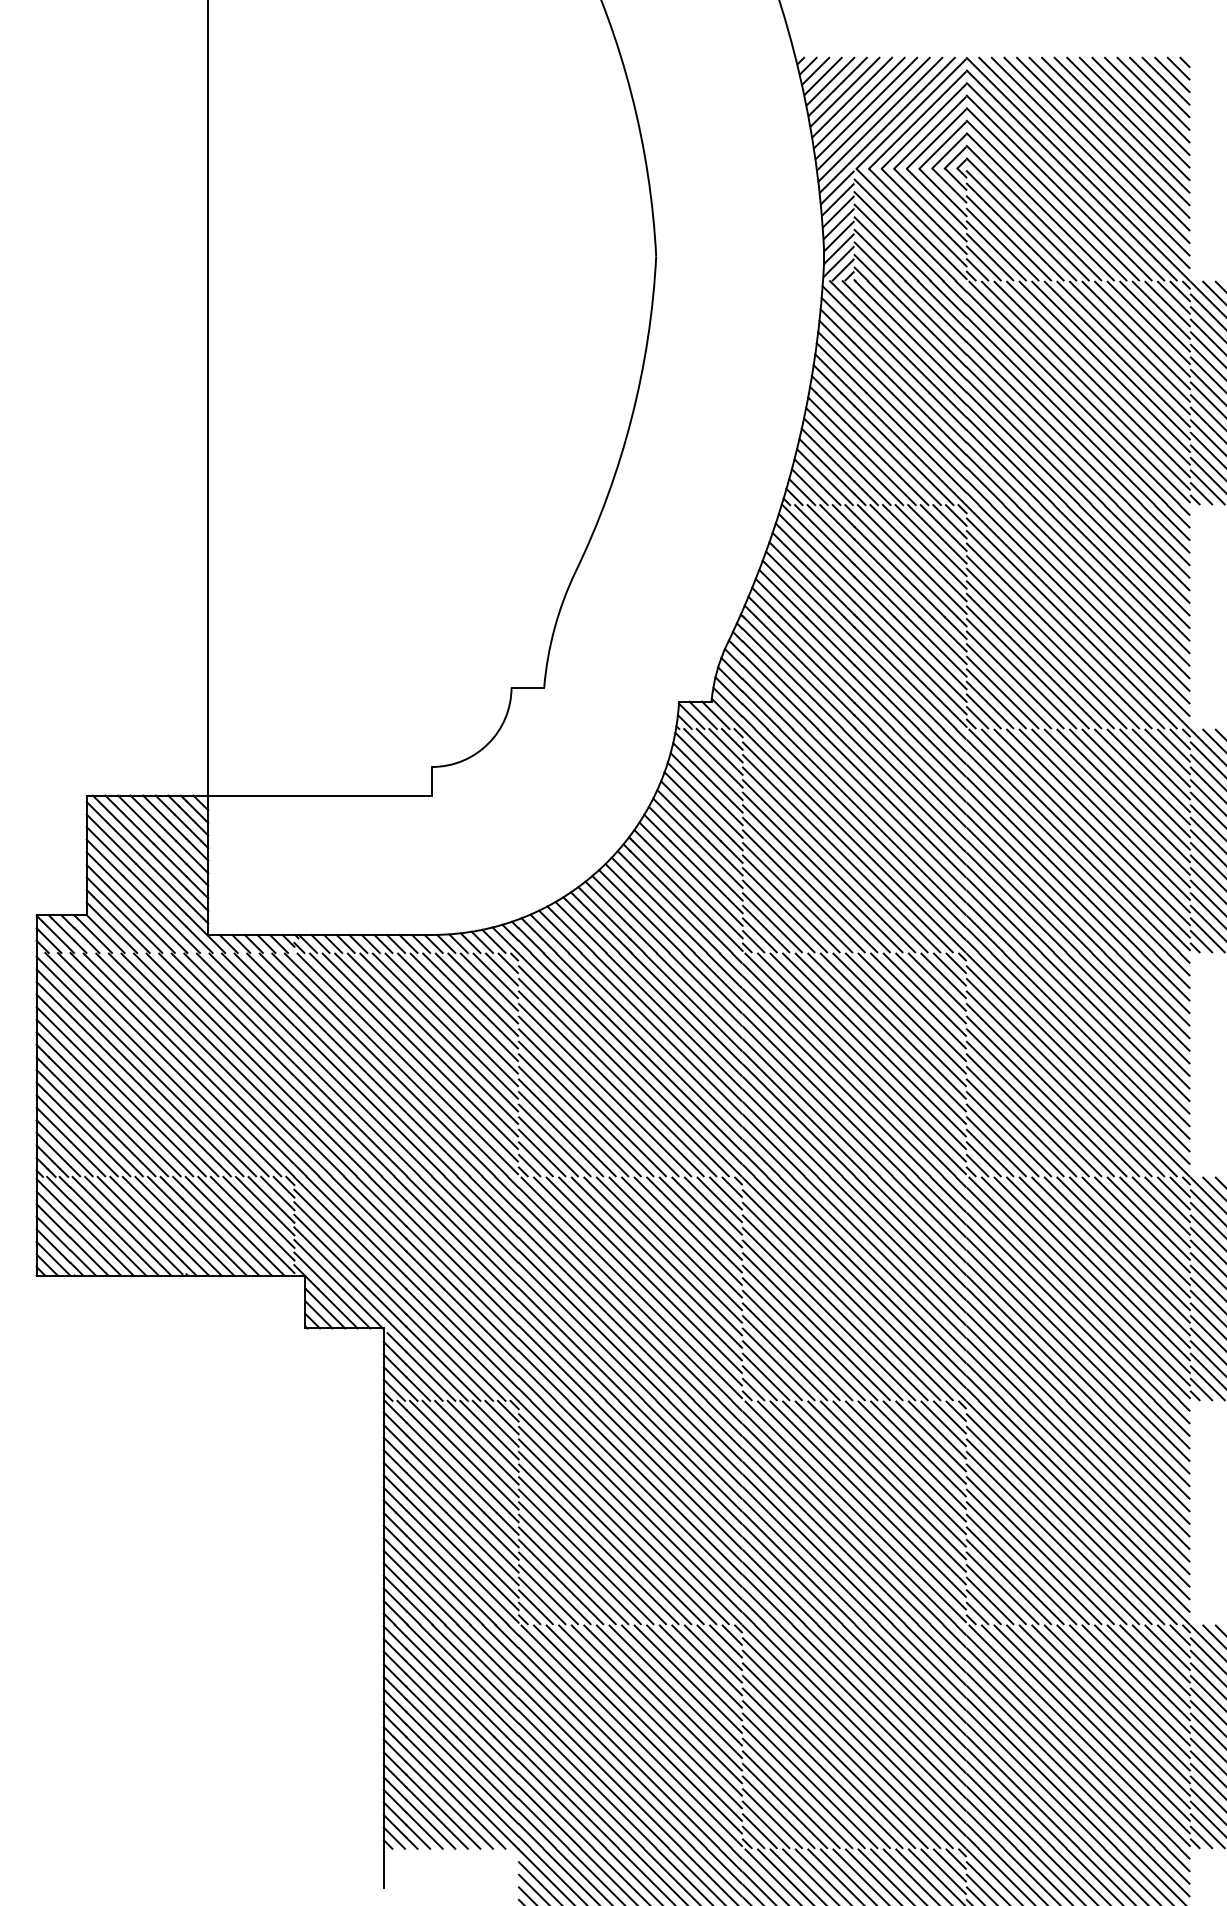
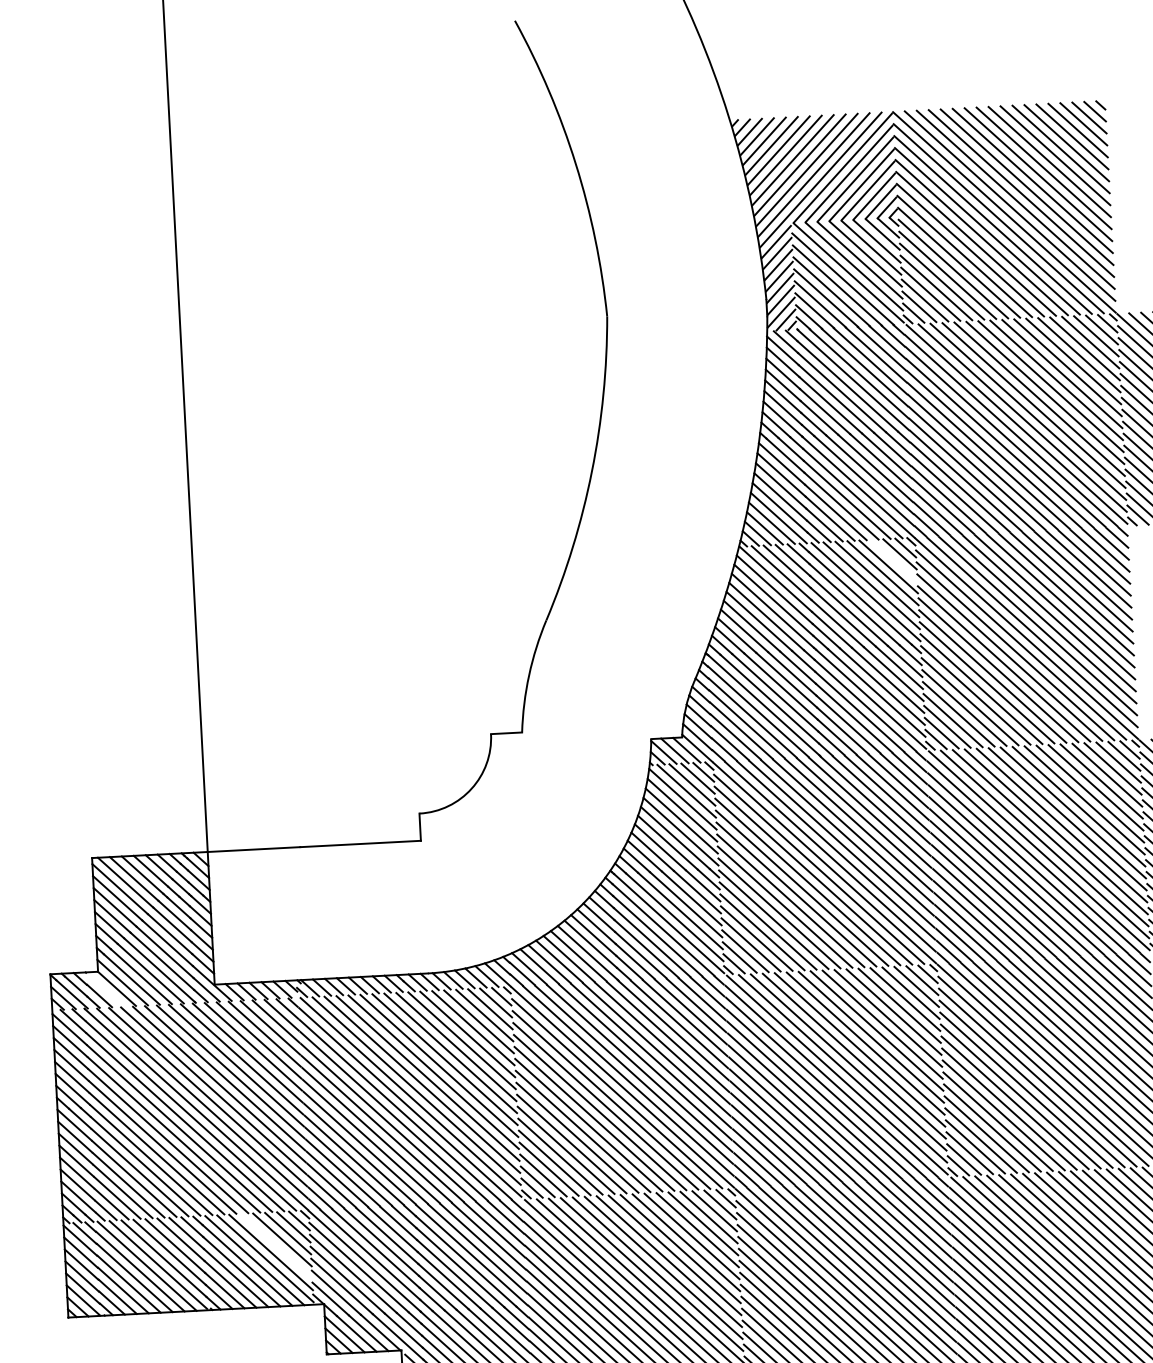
line: (943, 527) -> (894, 560), removed
line: (93, 933) -> (105, 988), removed
line: (258, 1211) -> (276, 1245), removed

